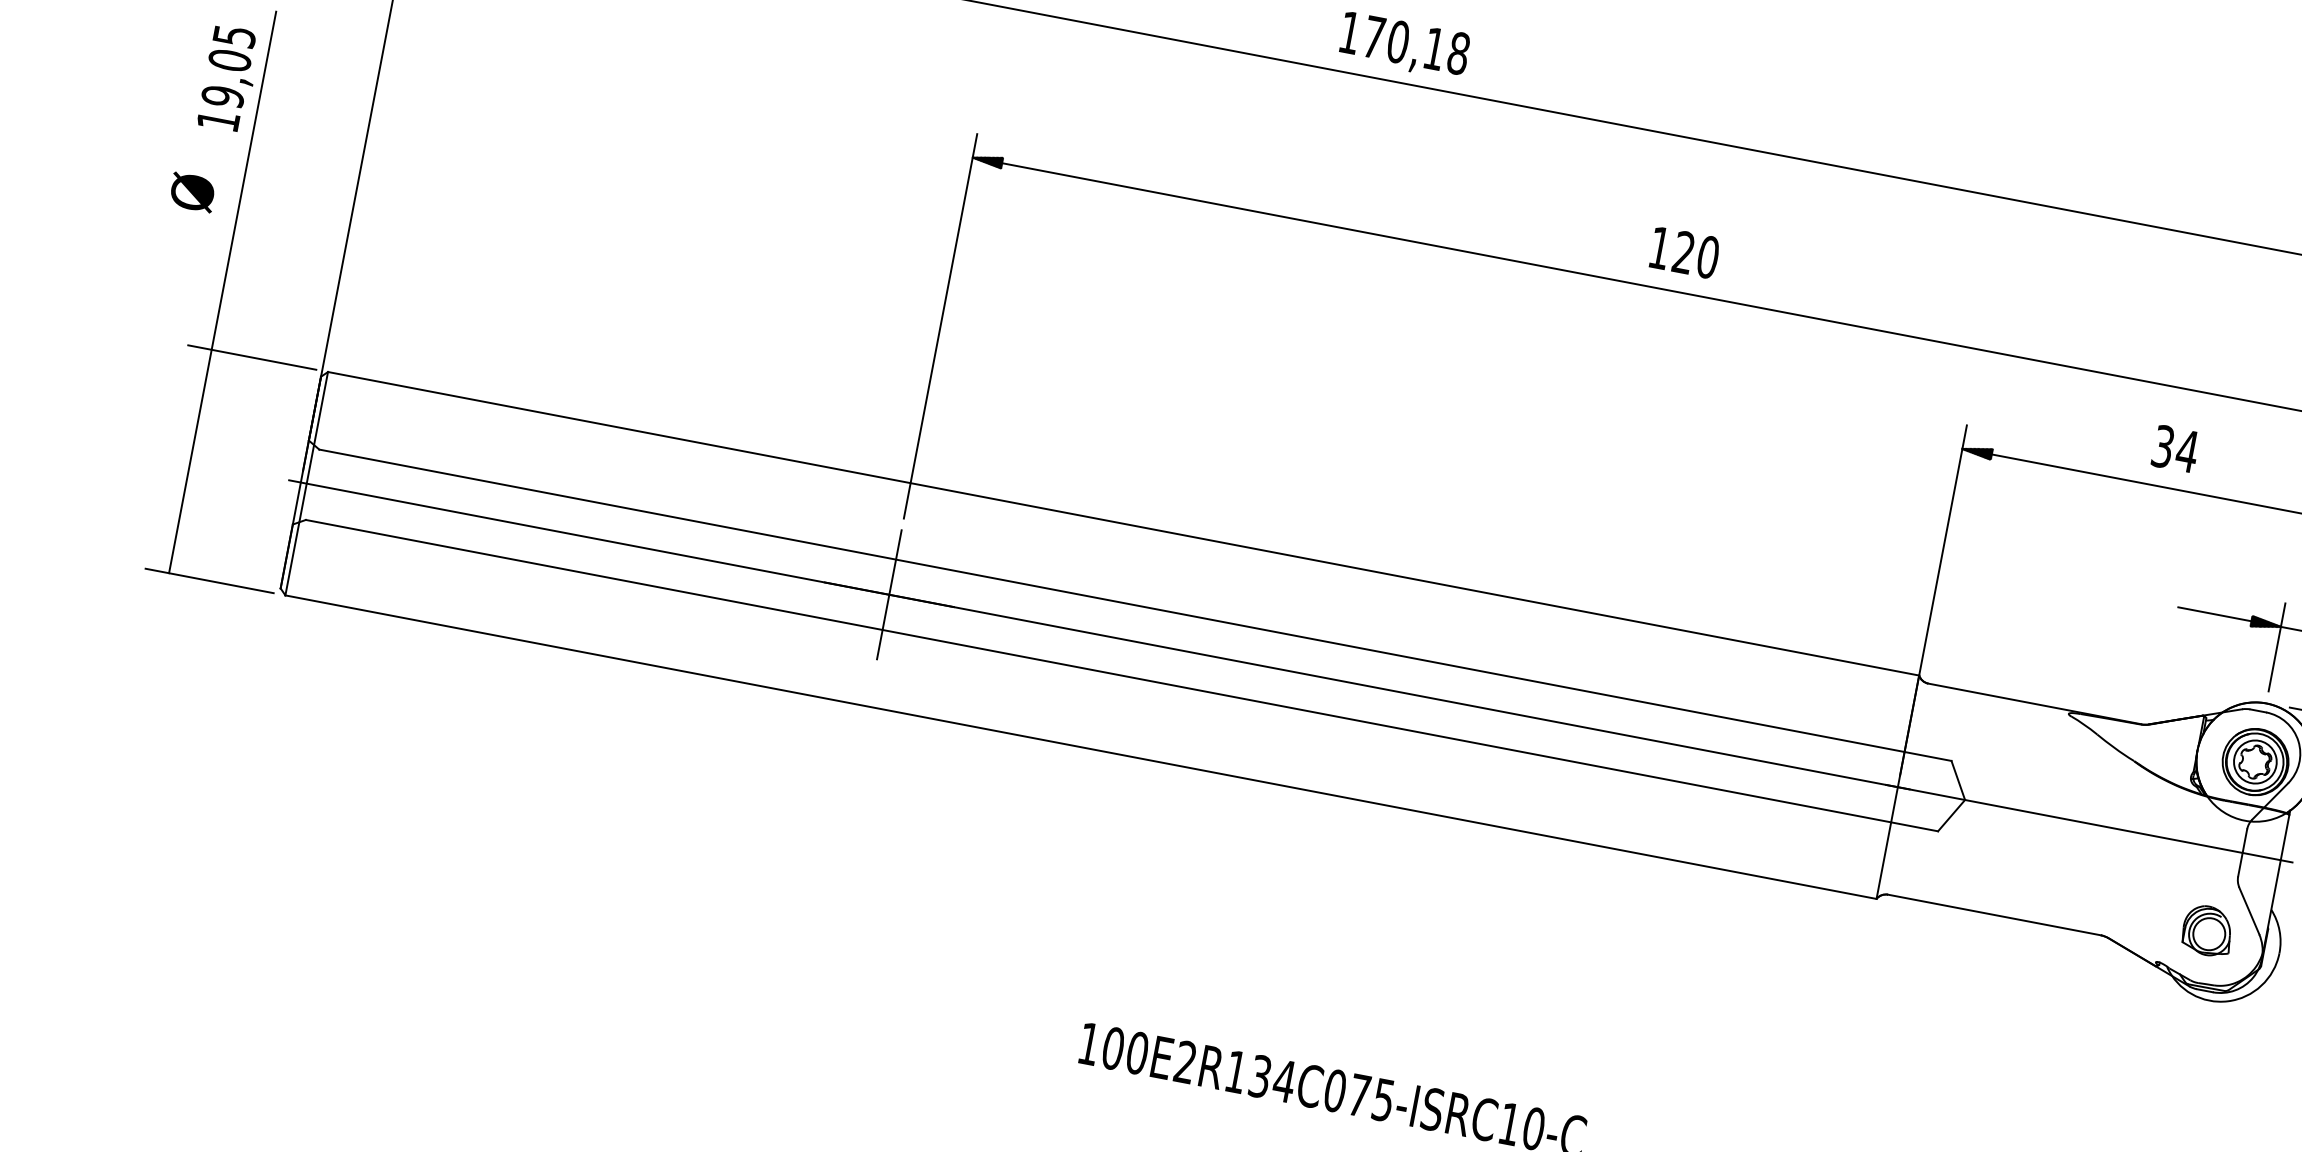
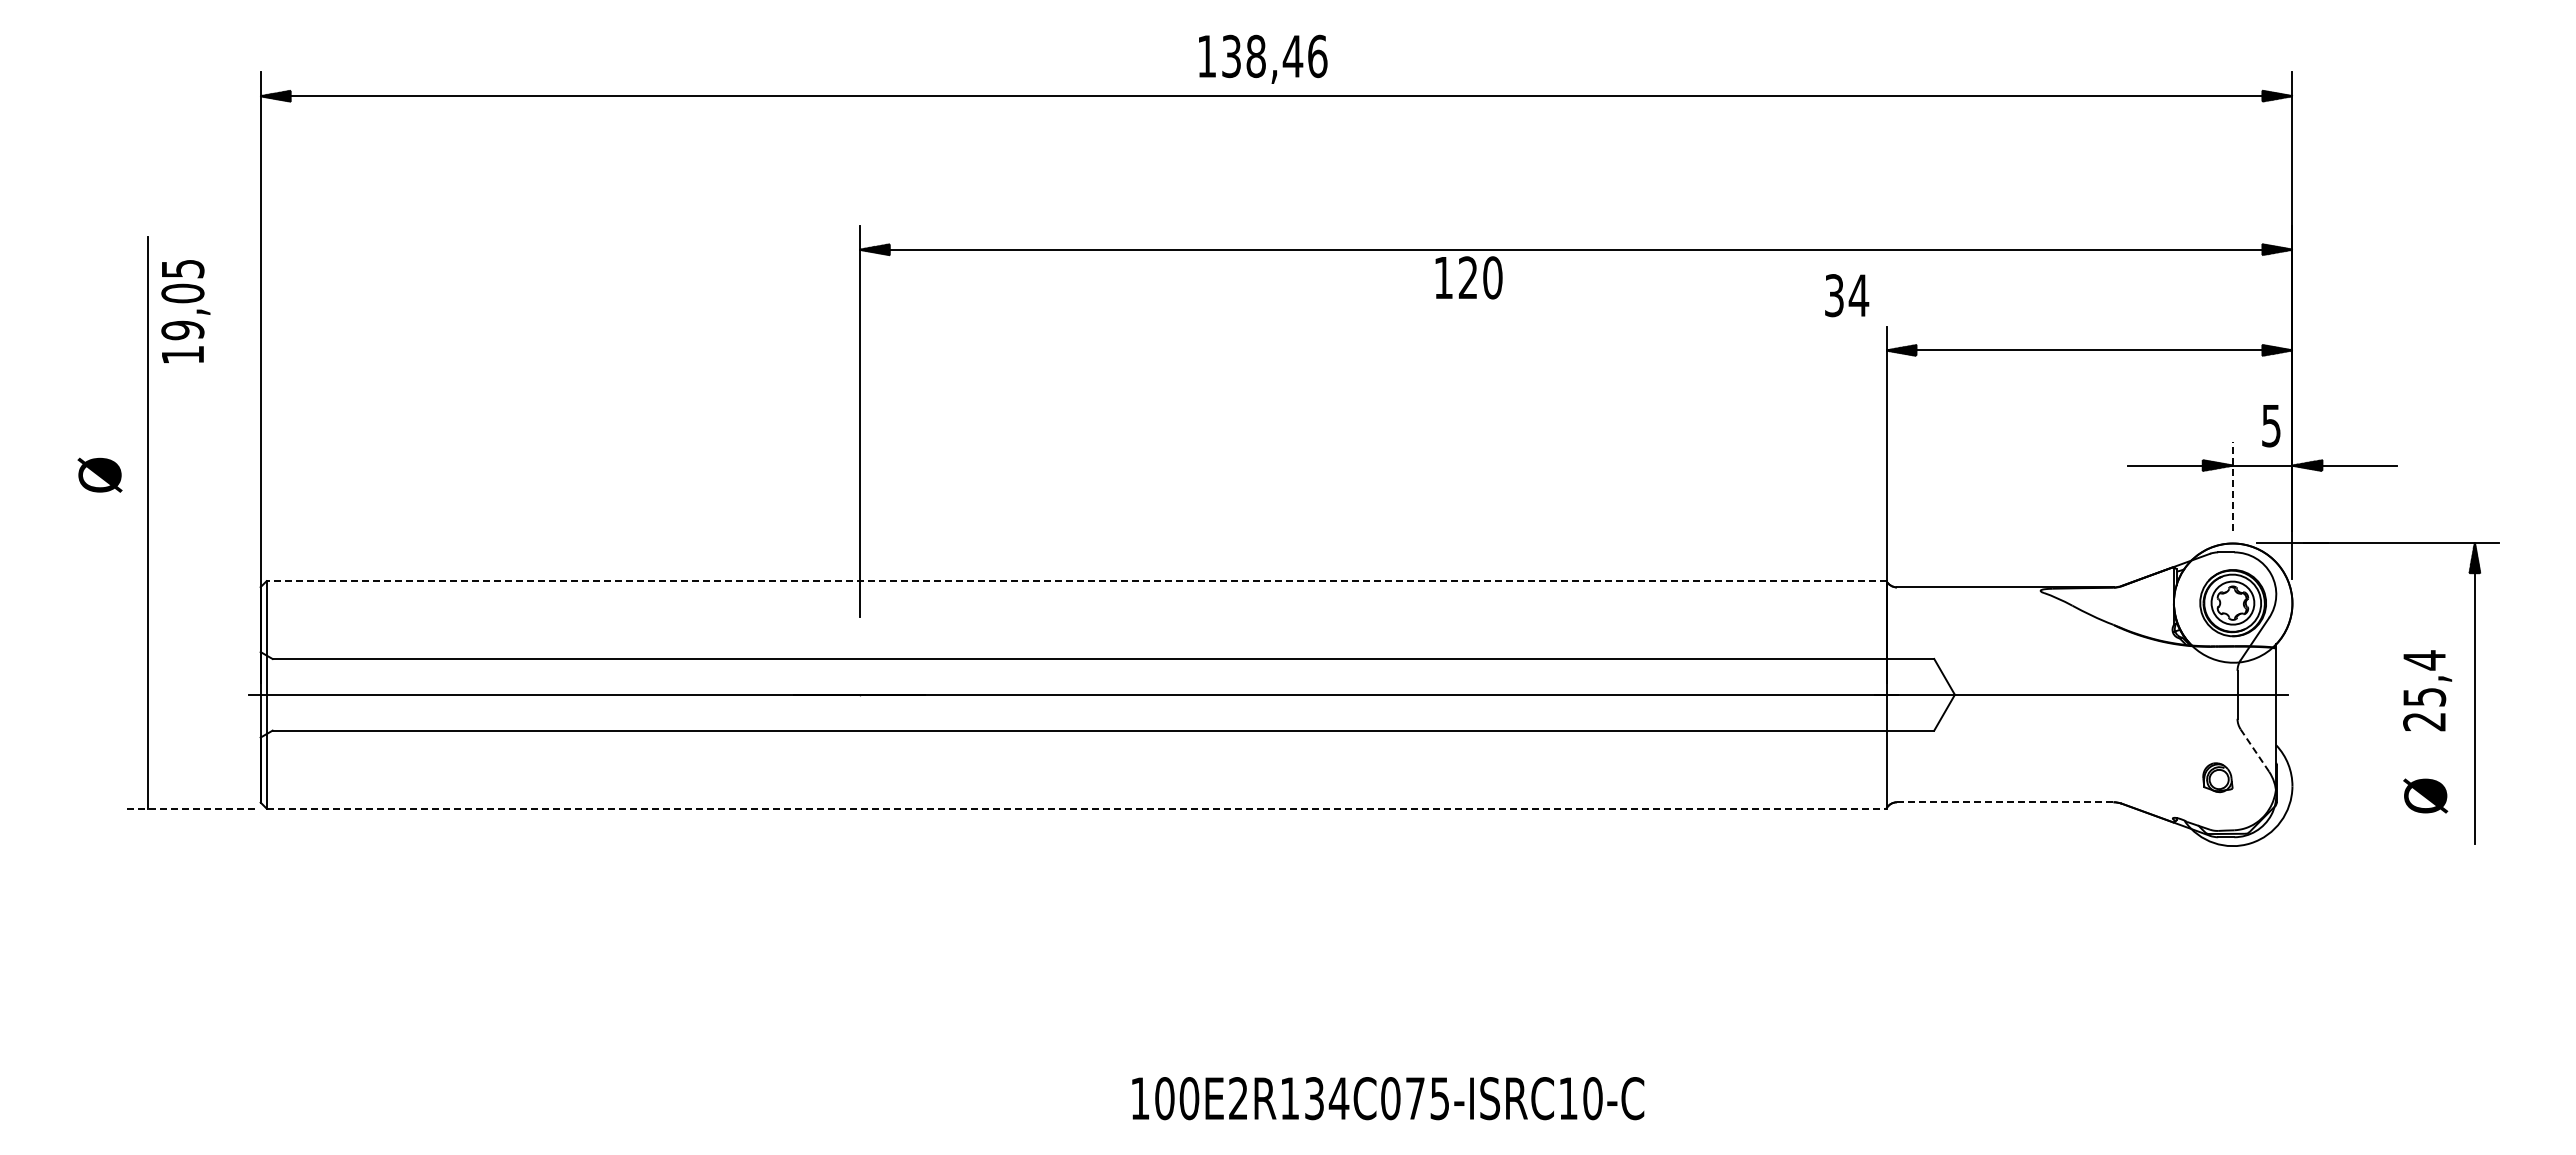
text: (1416, 45) -> (1274, 56), 170,18 -> 138,46
text: (229, 78) -> (185, 311), moved
text: (192, 191) -> (99, 474), moved
text: (1684, 252) -> (1468, 277), moved
line: (252, 357) -> (189, 581), removed
text: (2176, 449) -> (1847, 295), moved
line: (1123, 524) -> (1076, 581), solid -> dashed
line: (209, 580) -> (189, 808), solid -> dashed
line: (889, 594) -> (859, 694), removed
line: (2276, 647) -> (2232, 486), solid -> dashed
line: (1080, 747) -> (1076, 808), solid -> dashed
line: (2248, 910) -> (2254, 750), solid -> dashed
line: (1994, 915) -> (2005, 802), solid -> dashed
part: (2207, 930) -> (2217, 777), size x0.6

